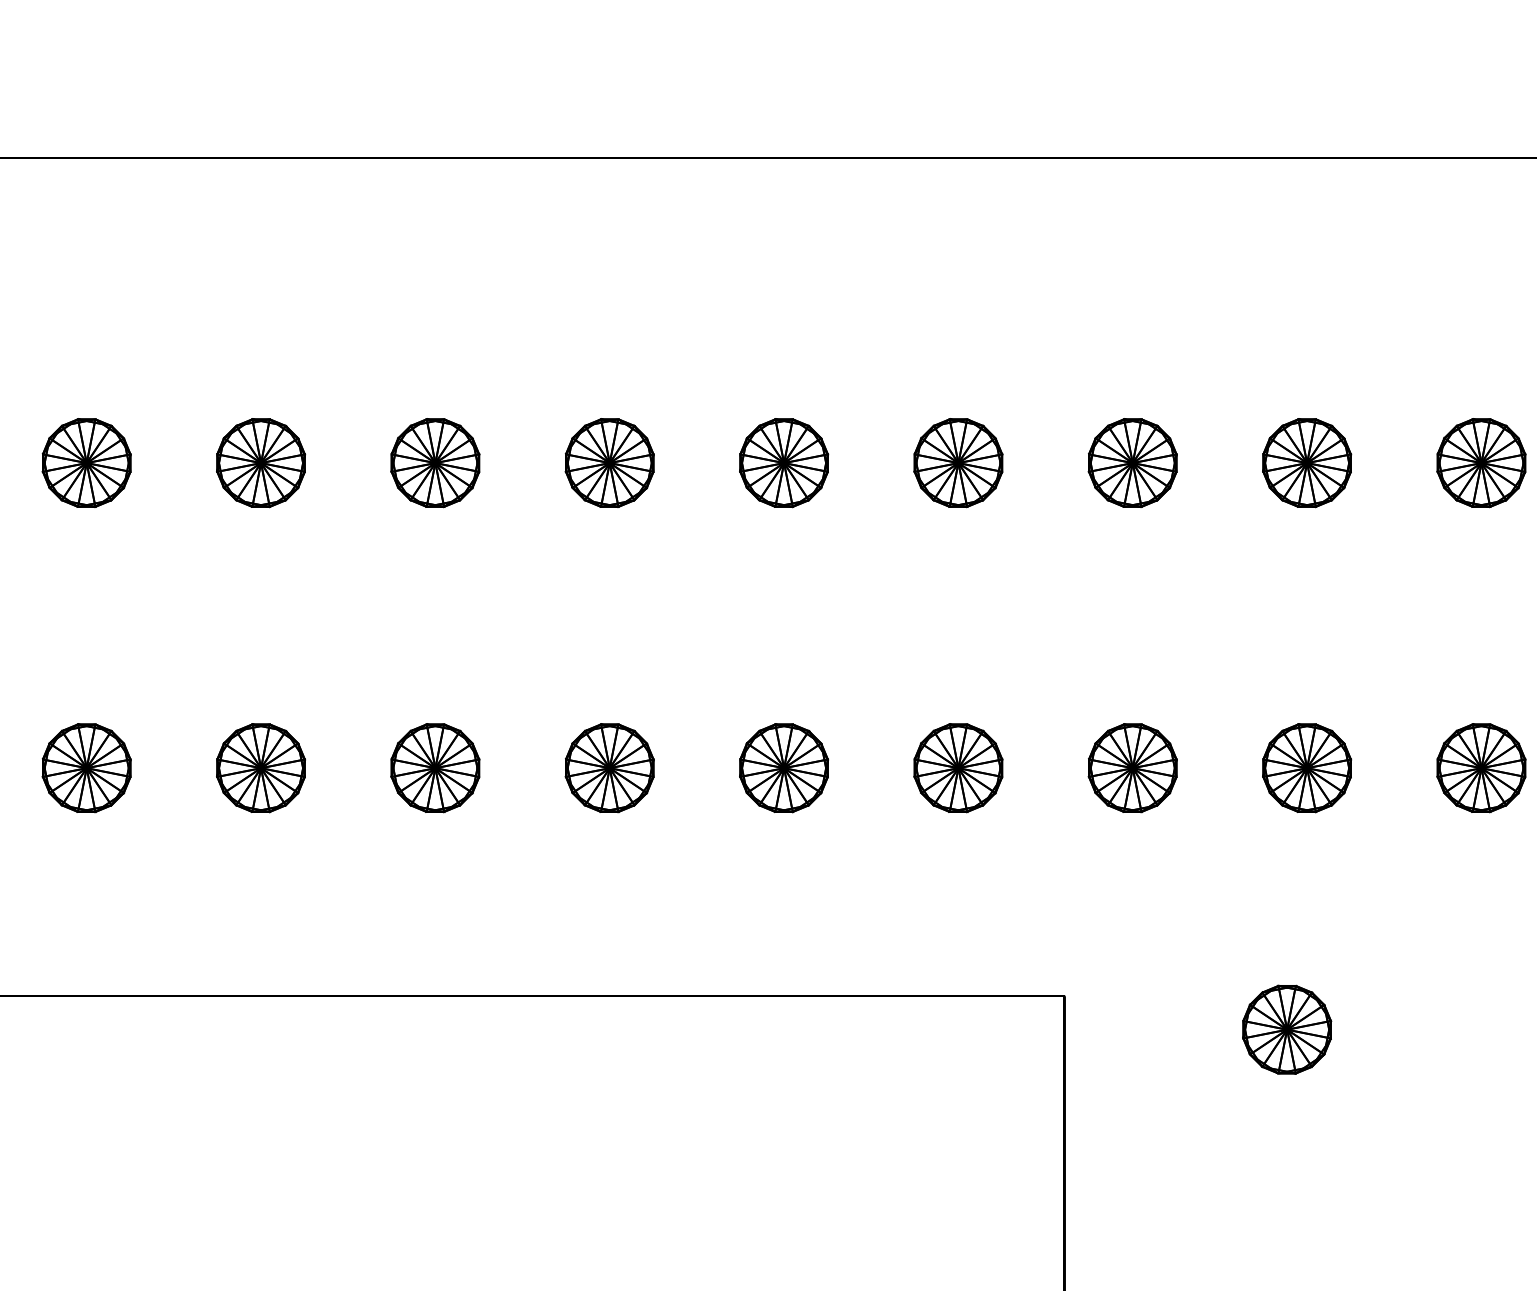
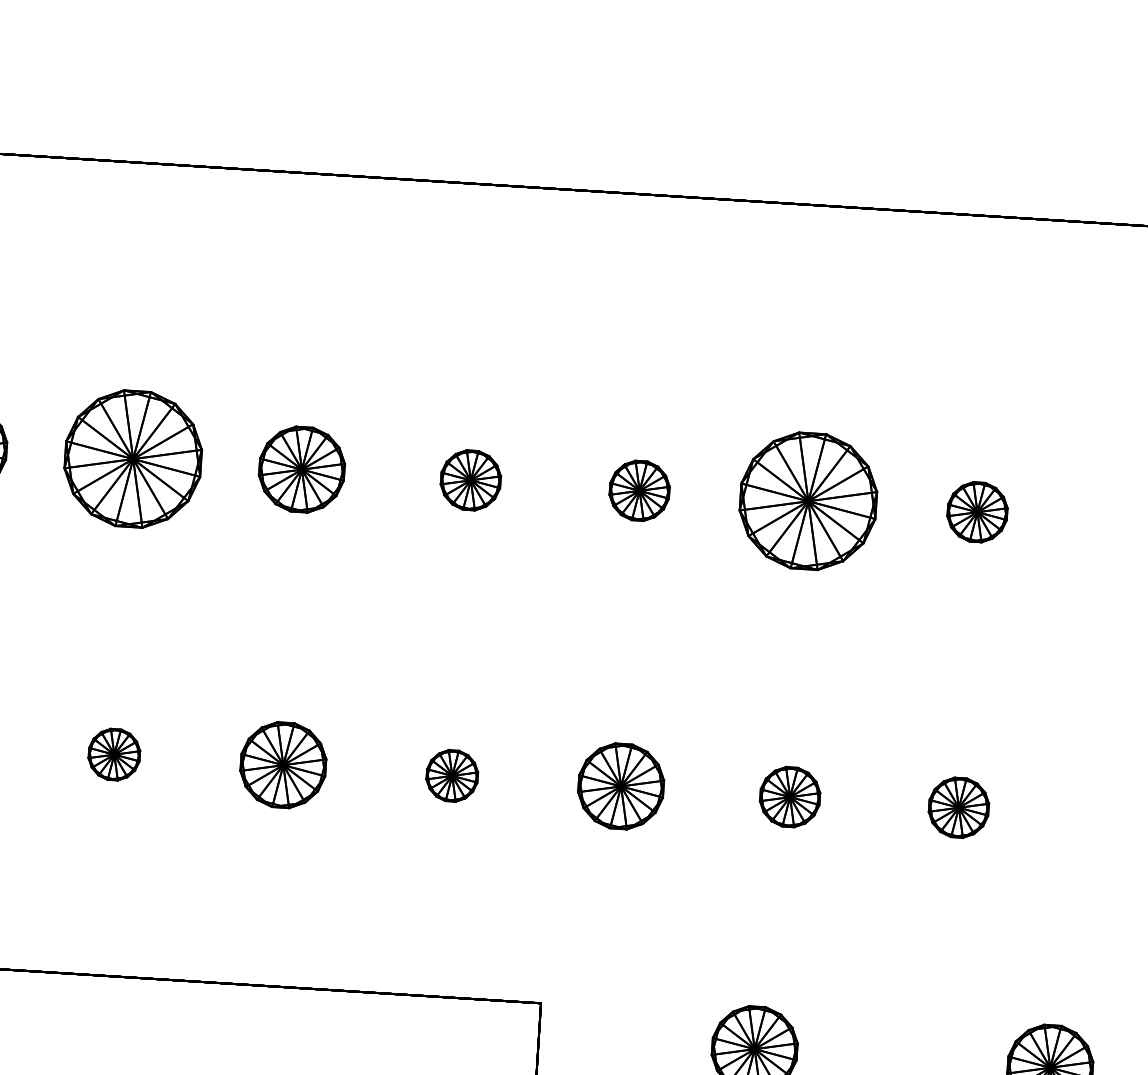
part: (609, 462) -> (132, 458), size x1.6
part: (1132, 462) -> (639, 490), size x0.7
part: (958, 463) -> (470, 480), size x0.7
part: (1307, 463) -> (808, 501), size x1.6
part: (1481, 463) -> (977, 512), size x0.7
part: (609, 768) -> (114, 754), size x0.6
part: (958, 768) -> (452, 776), size x0.6
part: (1307, 768) -> (790, 797), size x0.7
part: (1481, 768) -> (958, 807), size x0.7

